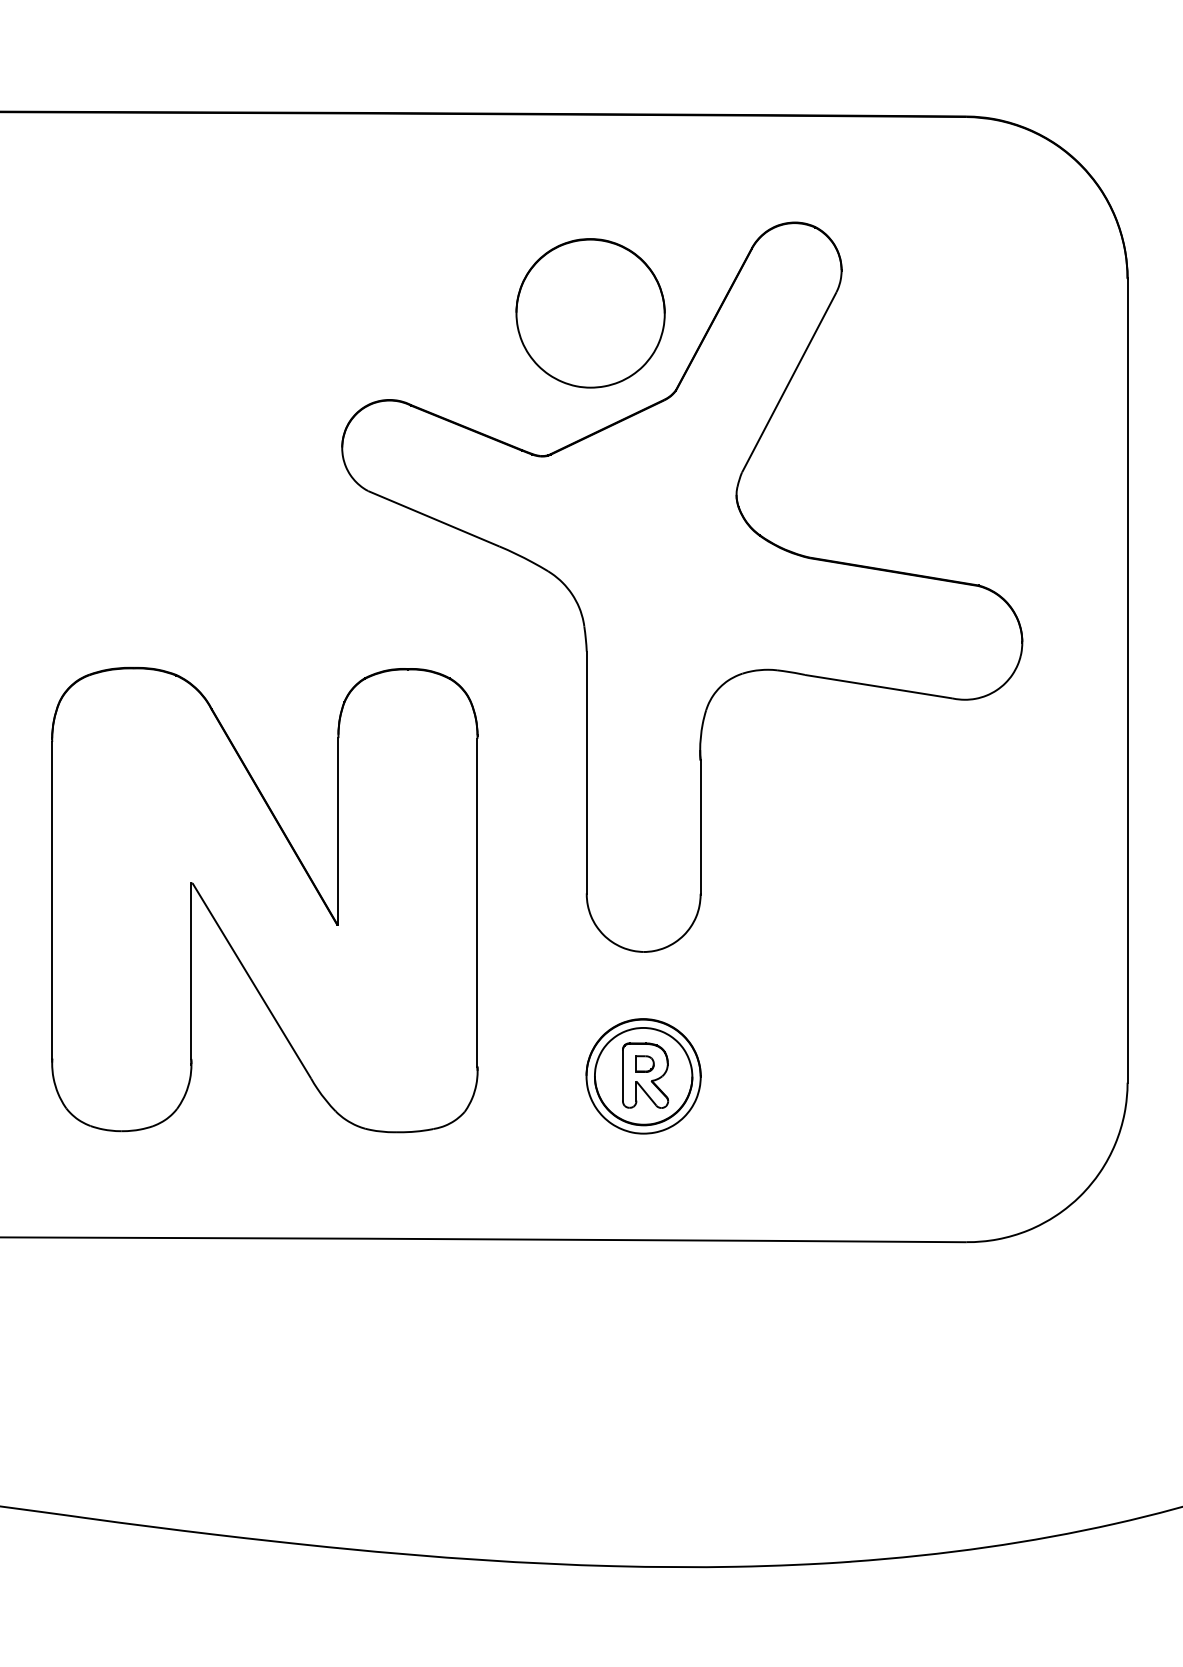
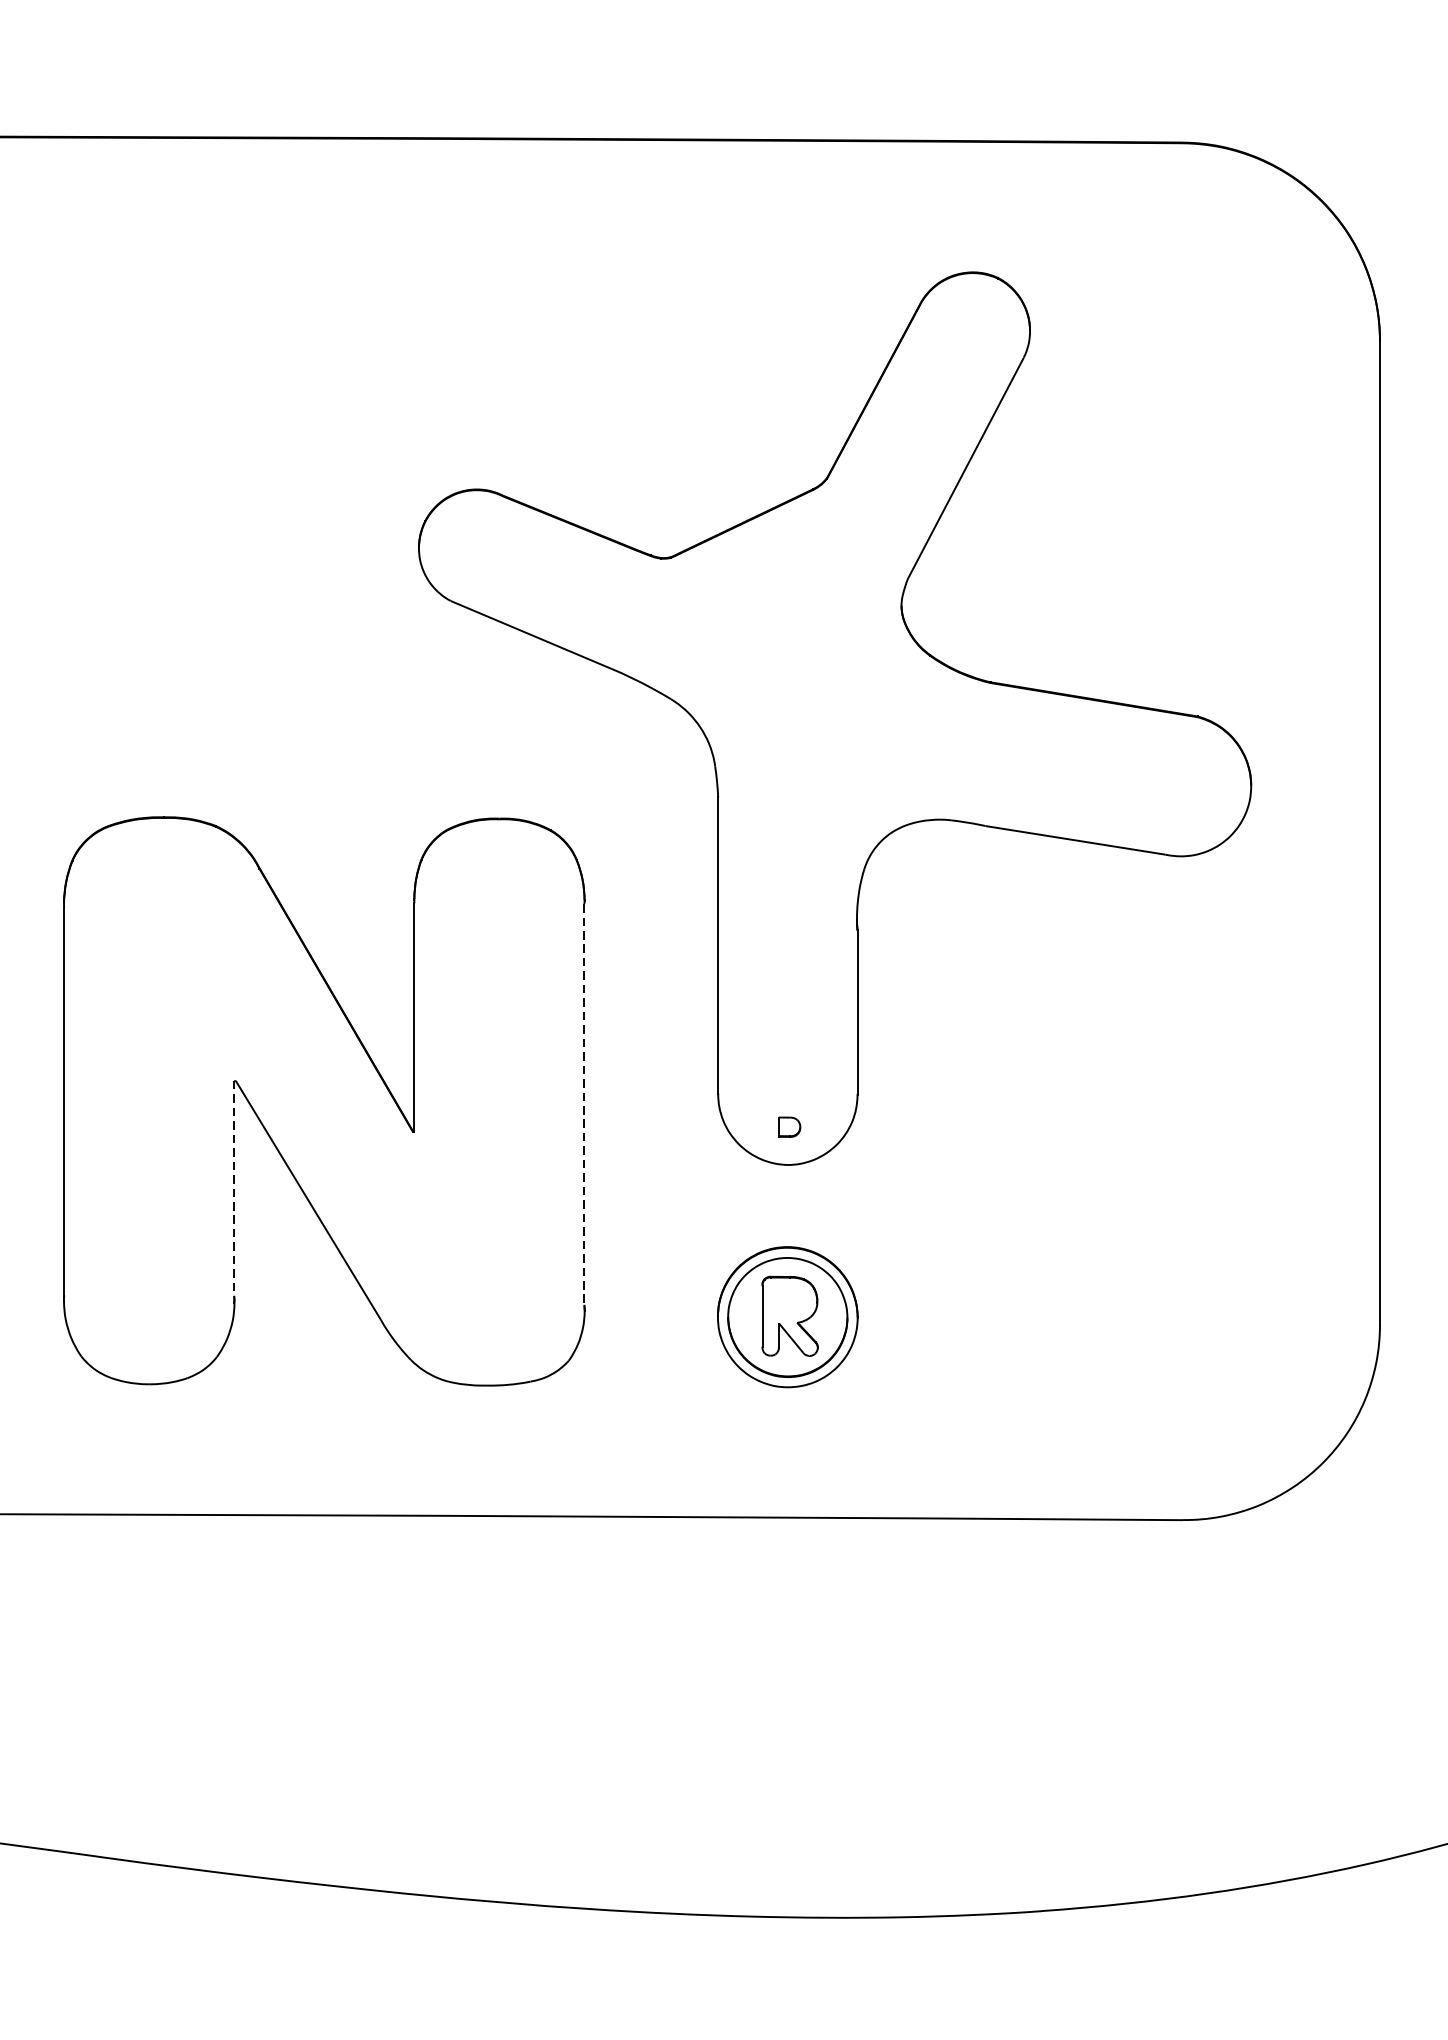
part: (590, 313) -> (722, 383), removed
line: (477, 903) -> (584, 1105), solid -> dashed
line: (191, 971) -> (234, 1188), solid -> dashed
part: (644, 1063) -> (788, 1126), moved

